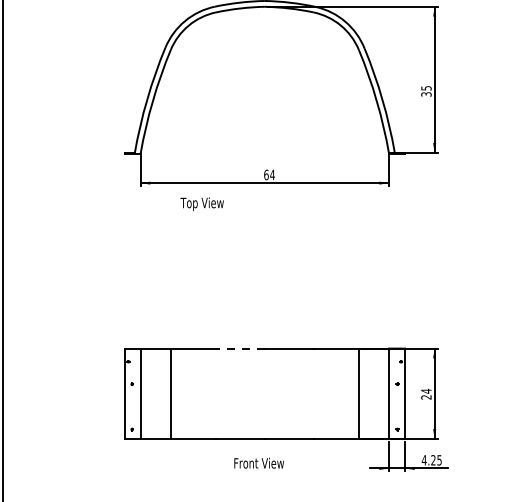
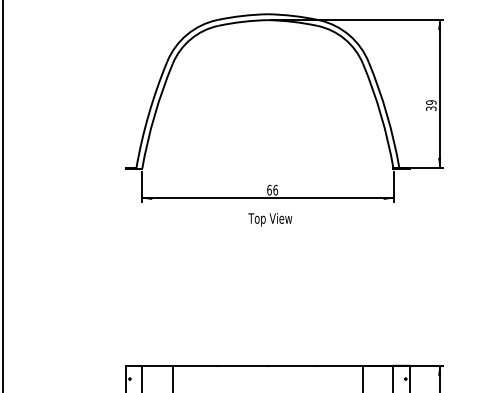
text: (426, 88) -> (431, 102), 35 -> 39
text: (272, 174) -> (275, 189), 64 -> 66
text: (201, 203) -> (269, 219), moved
line: (239, 348) -> (242, 365), dashed -> solid

